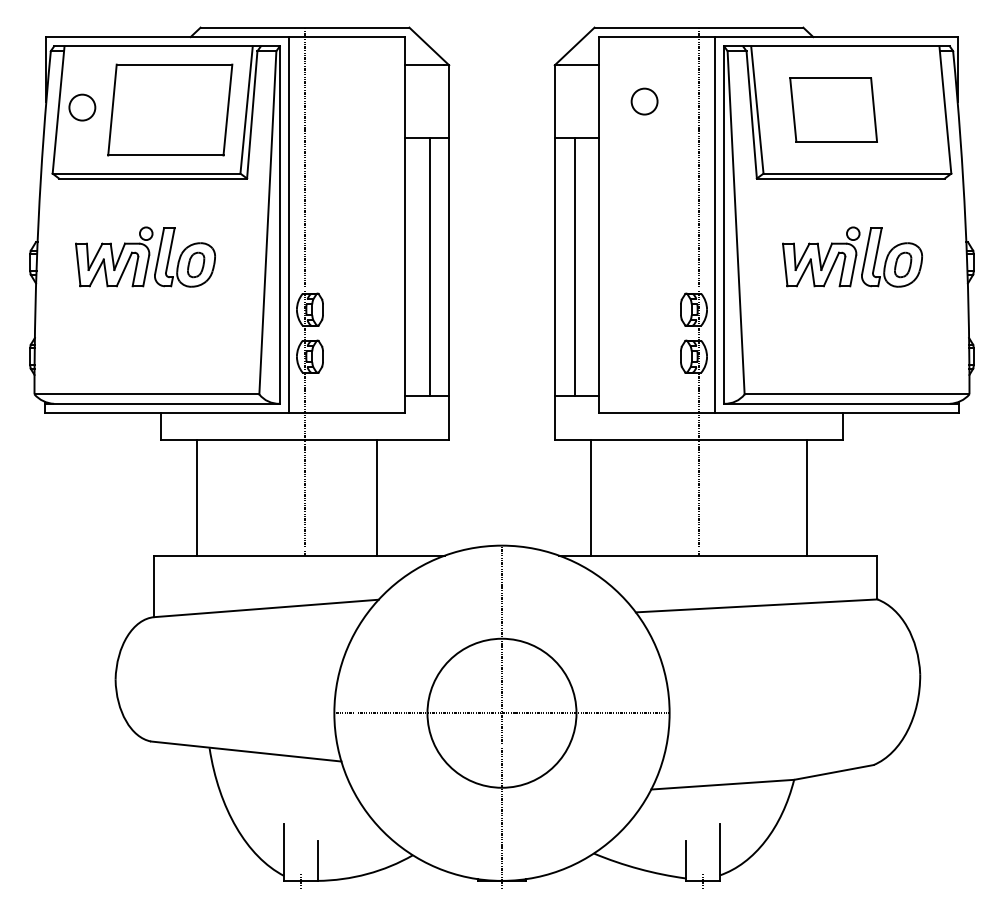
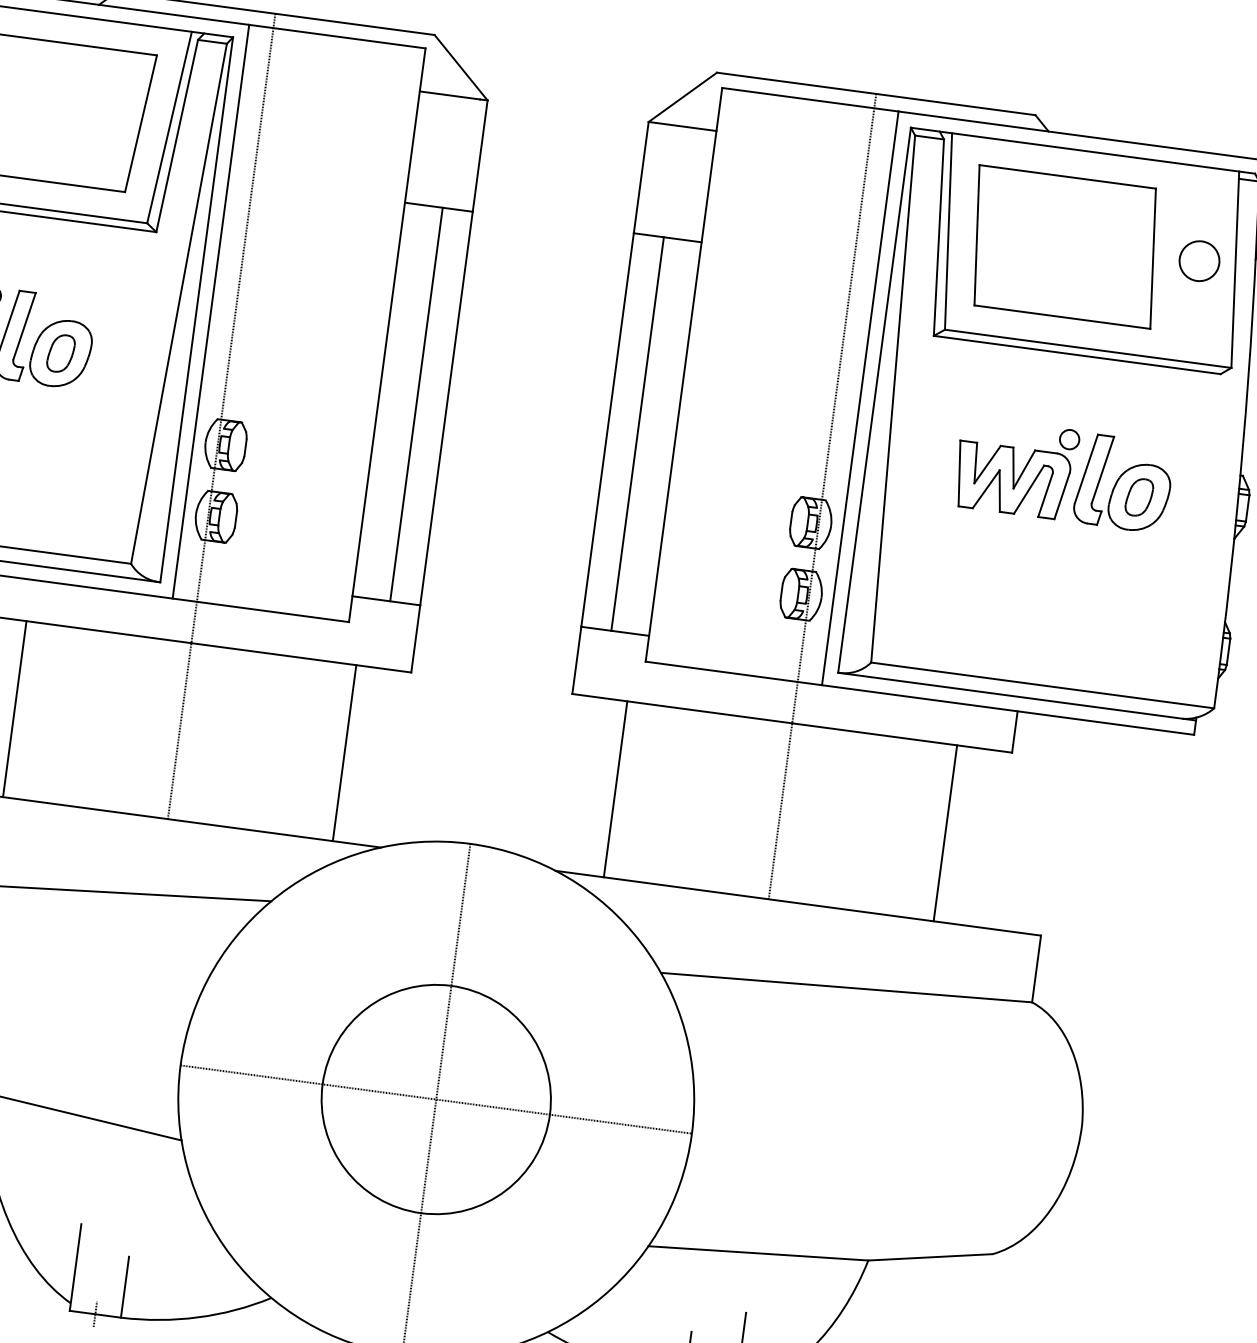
circle: (644, 101) -> (1199, 260), moved
part: (833, 109) -> (1064, 246), size x1.43
line: (377, 497) -> (345, 752), moved

